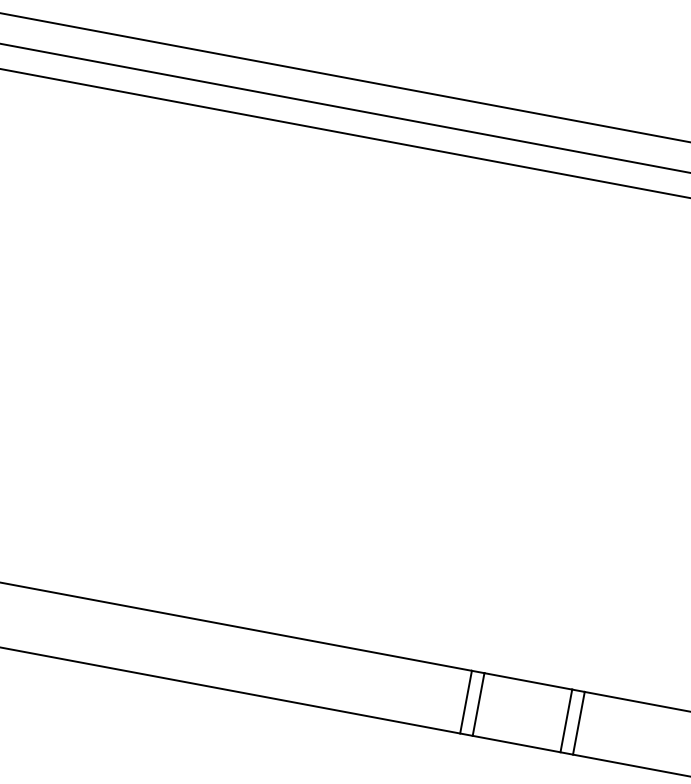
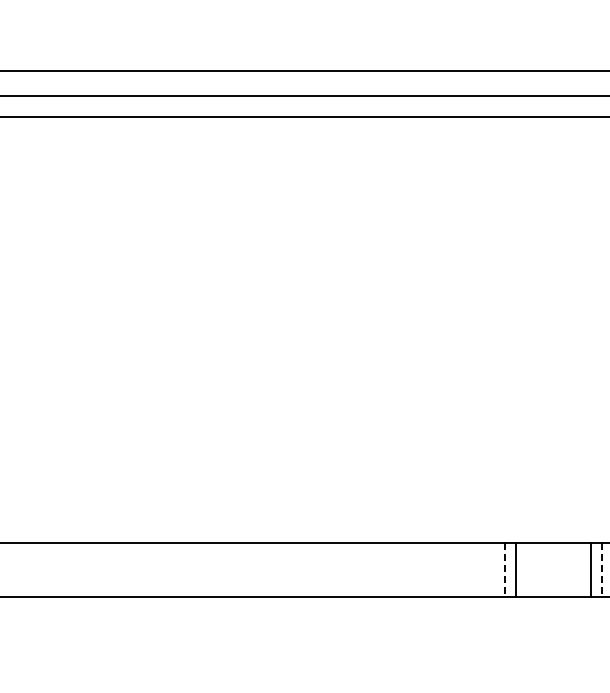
line: (465, 702) -> (504, 570), solid -> dashed
line: (578, 723) -> (601, 570), solid -> dashed

